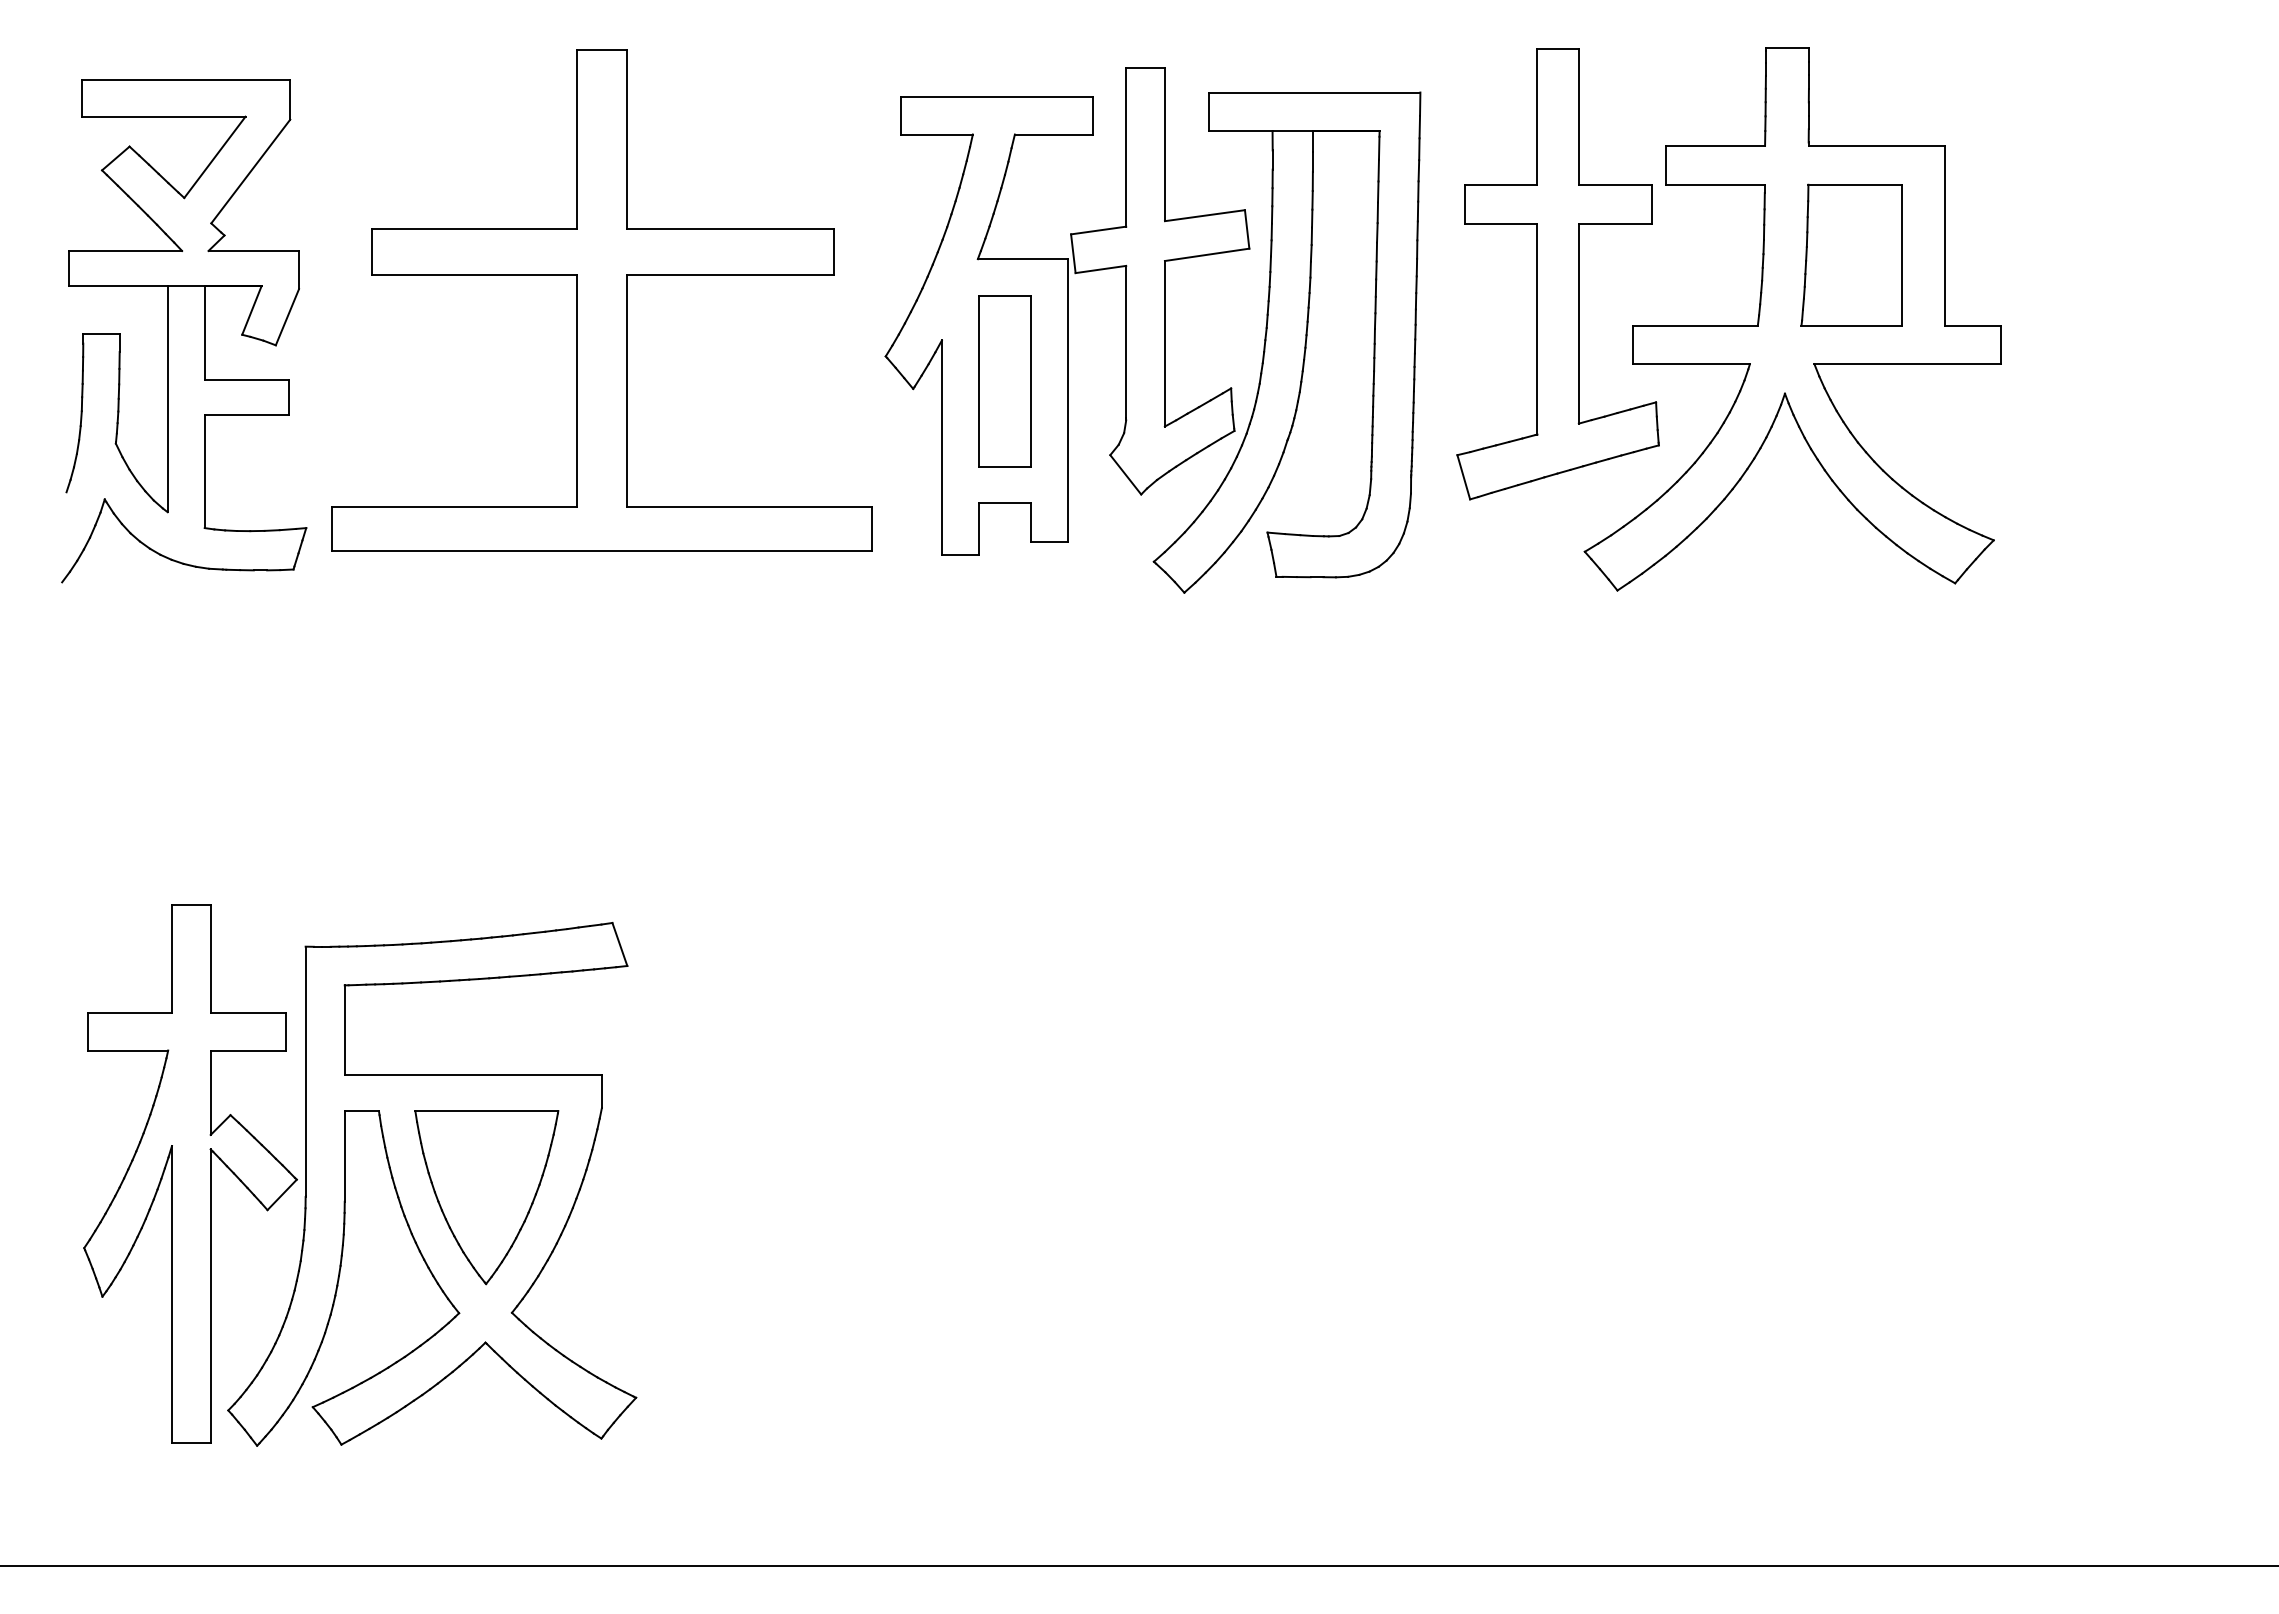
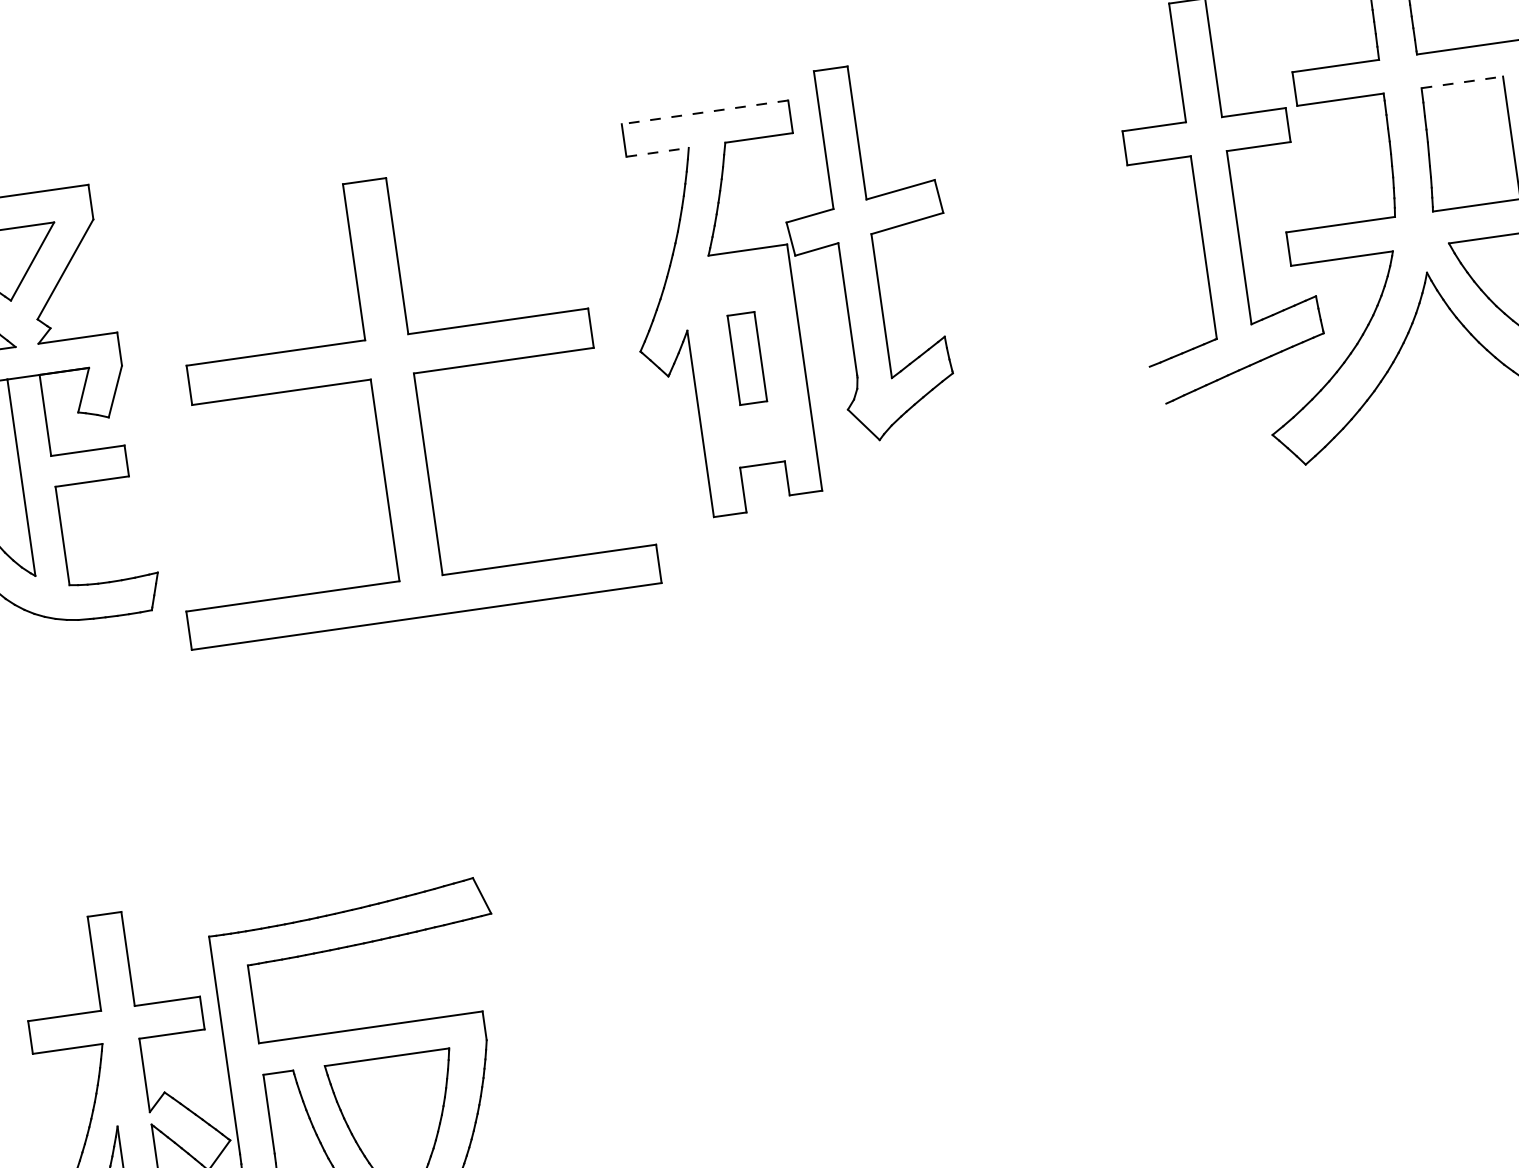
line: (996, 97) -> (704, 112), solid -> dashed
line: (937, 134) -> (658, 152), solid -> dashed
line: (1855, 184) -> (1462, 82), solid -> dashed
part: (601, 300) -> (395, 399), moved
part: (1286, 342) -> (987, 289), removed
part: (1004, 381) -> (746, 358), size x0.6
line: (1463, 477) -> (1157, 385), removed

